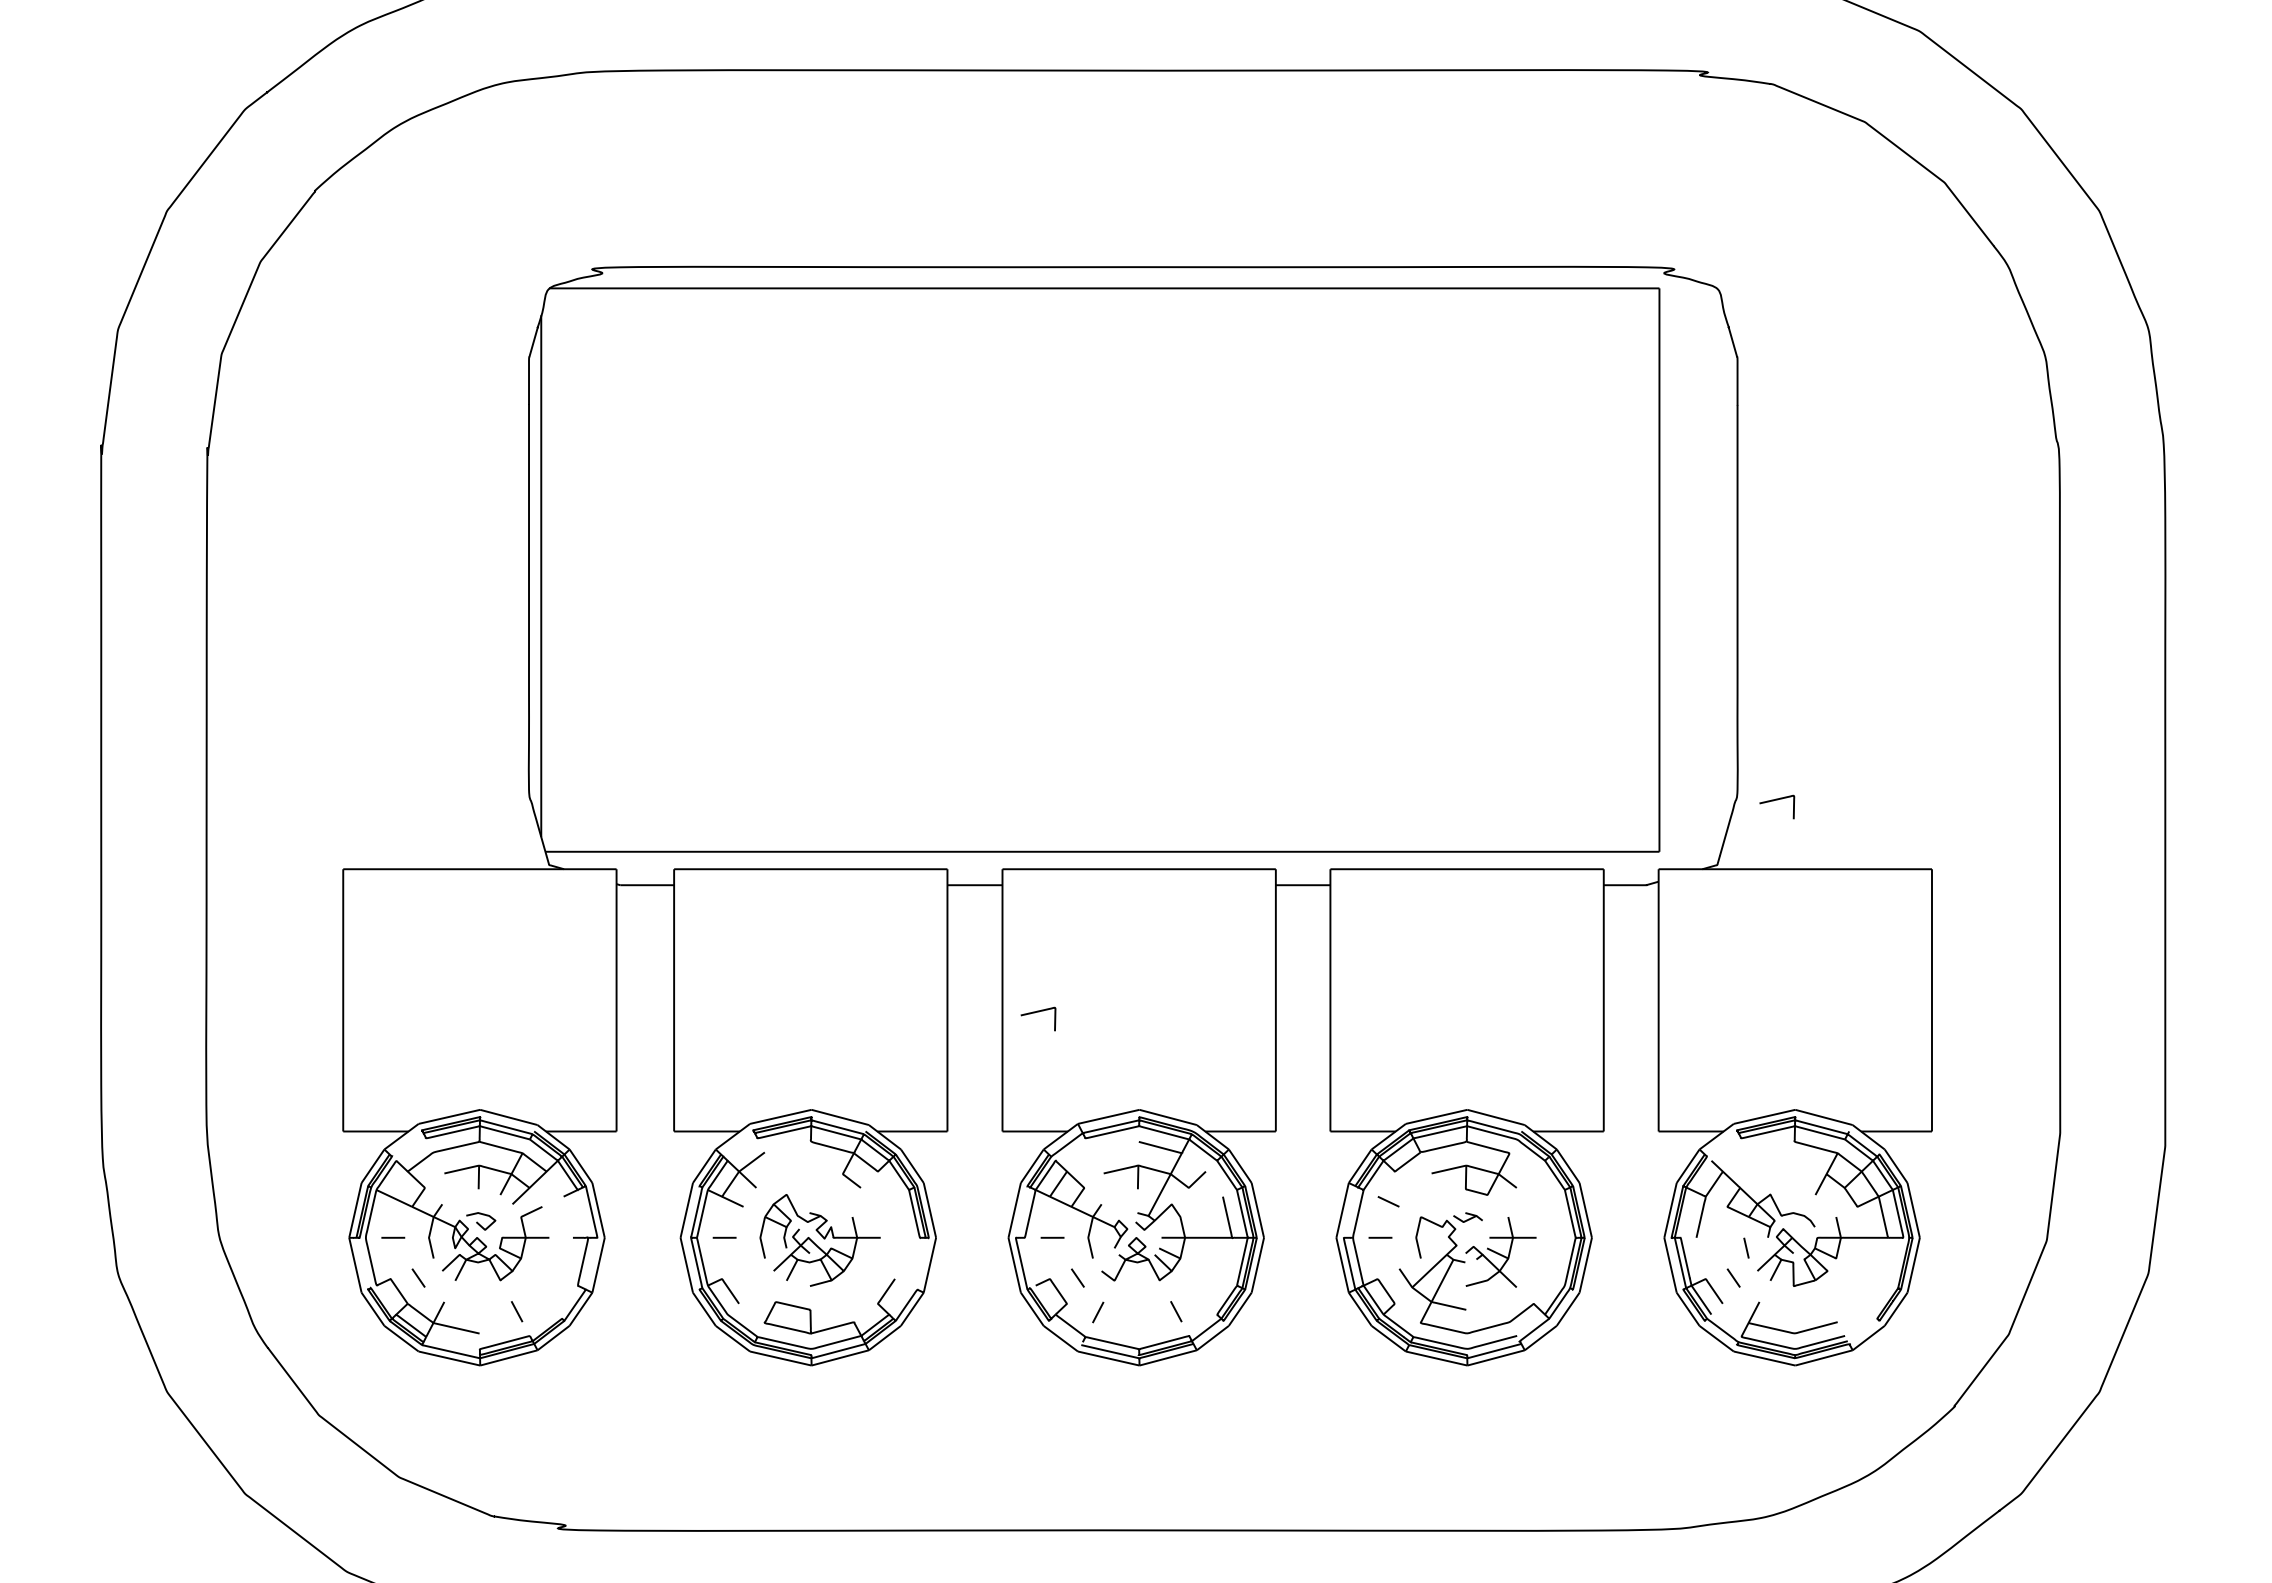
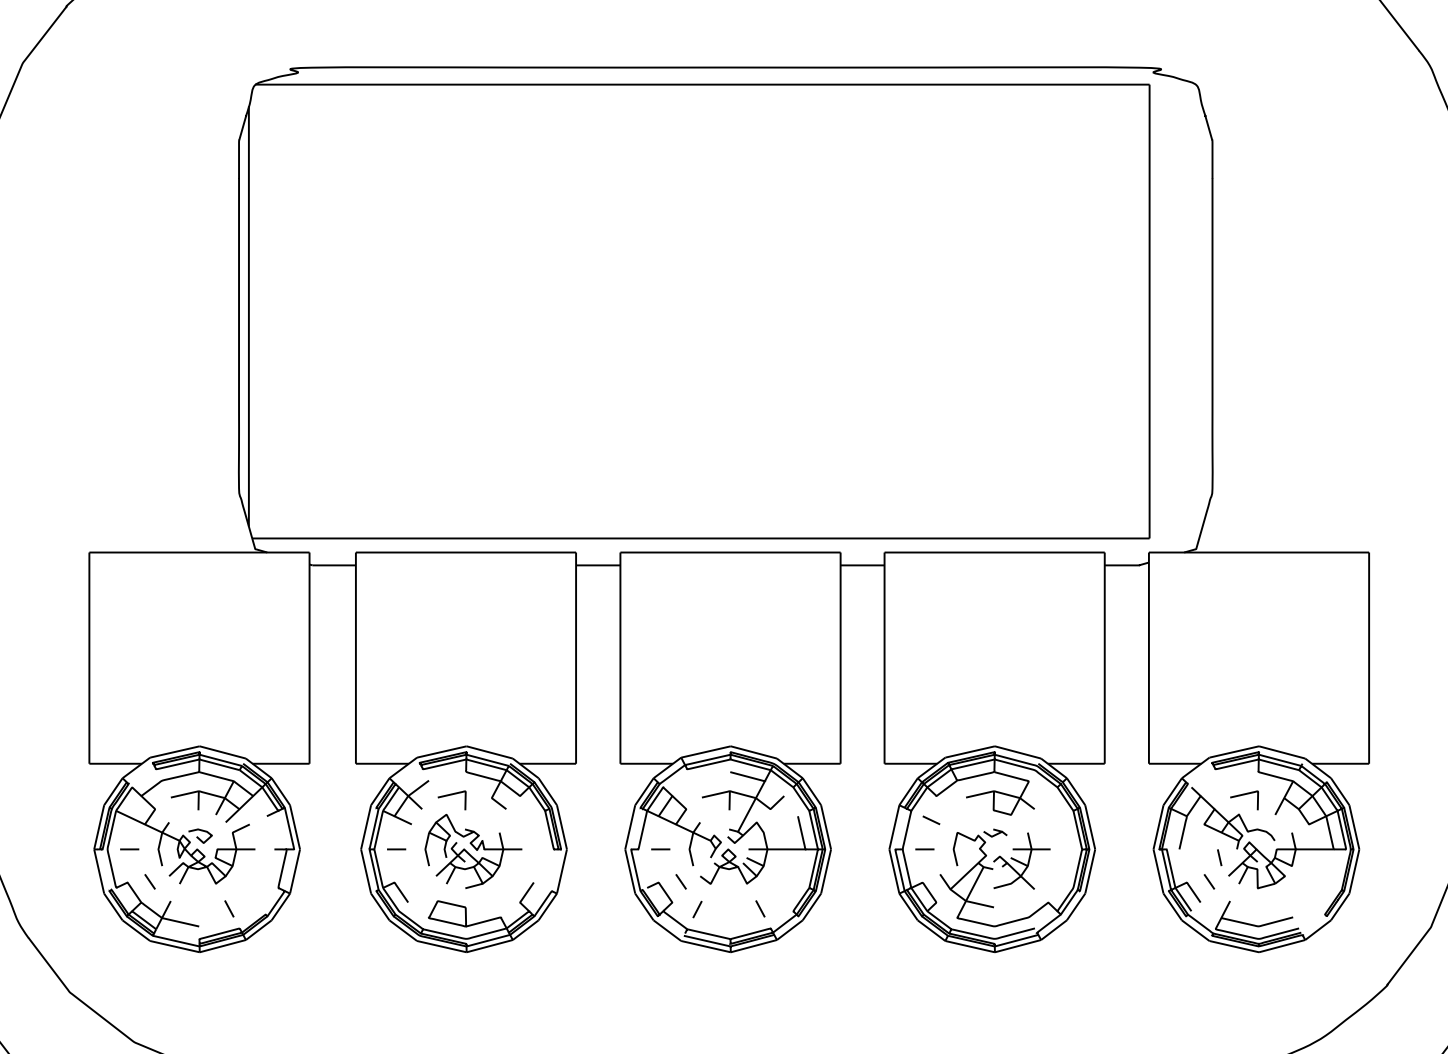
curve: (1777, 800) -> (1244, 795), moved
curve: (1038, 1012) -> (452, 795), moved

